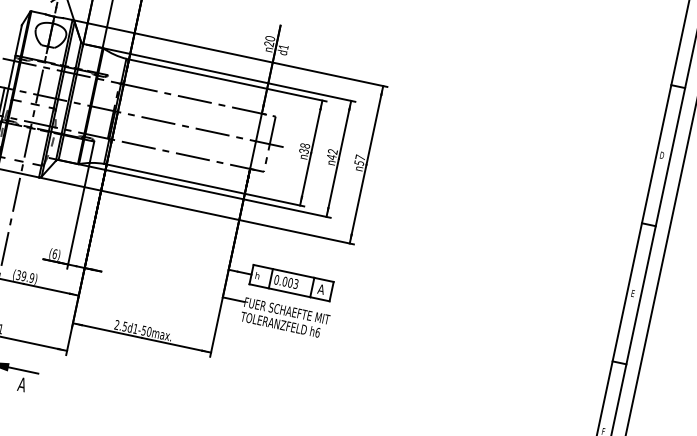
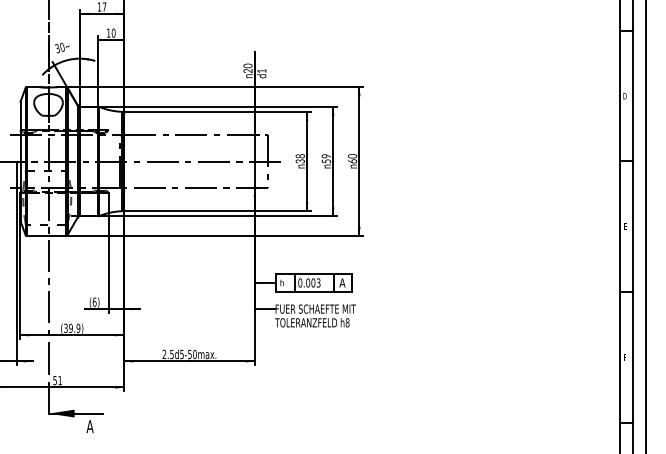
text: (331, 153) -> (325, 158), 42 -> 59
text: (359, 160) -> (352, 158), 57 -> 60
text: (135, 328) -> (181, 354), 2.5d1-50max. -> 2.5d5-50max.
text: (317, 332) -> (347, 322), h6 -> h8

